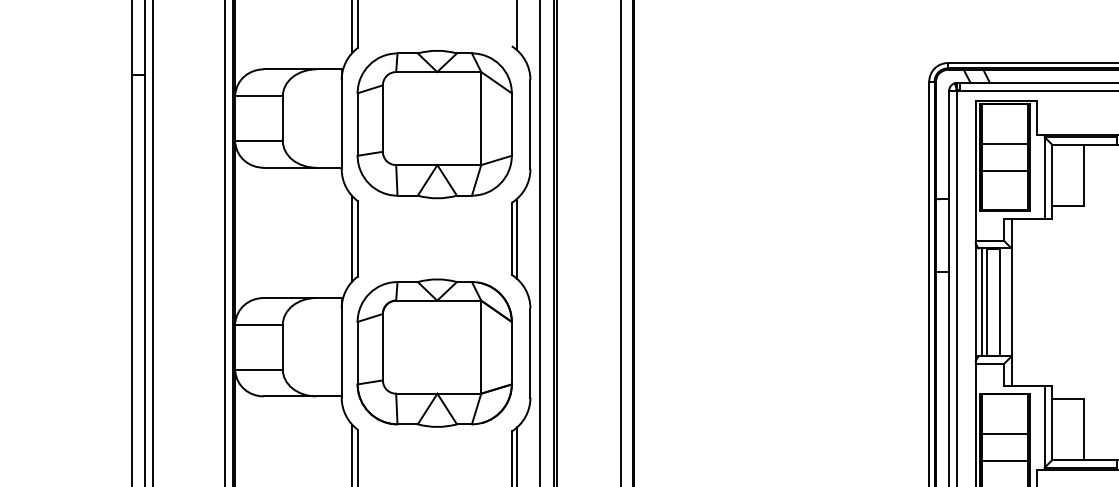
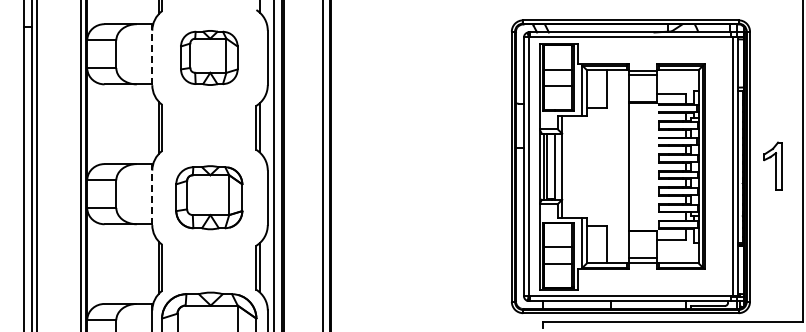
line: (341, 118) -> (152, 54), solid -> dashed
part: (435, 123) -> (209, 57), size x0.6
line: (341, 347) -> (152, 194), solid -> dashed
part: (435, 352) -> (209, 197), size x0.7

